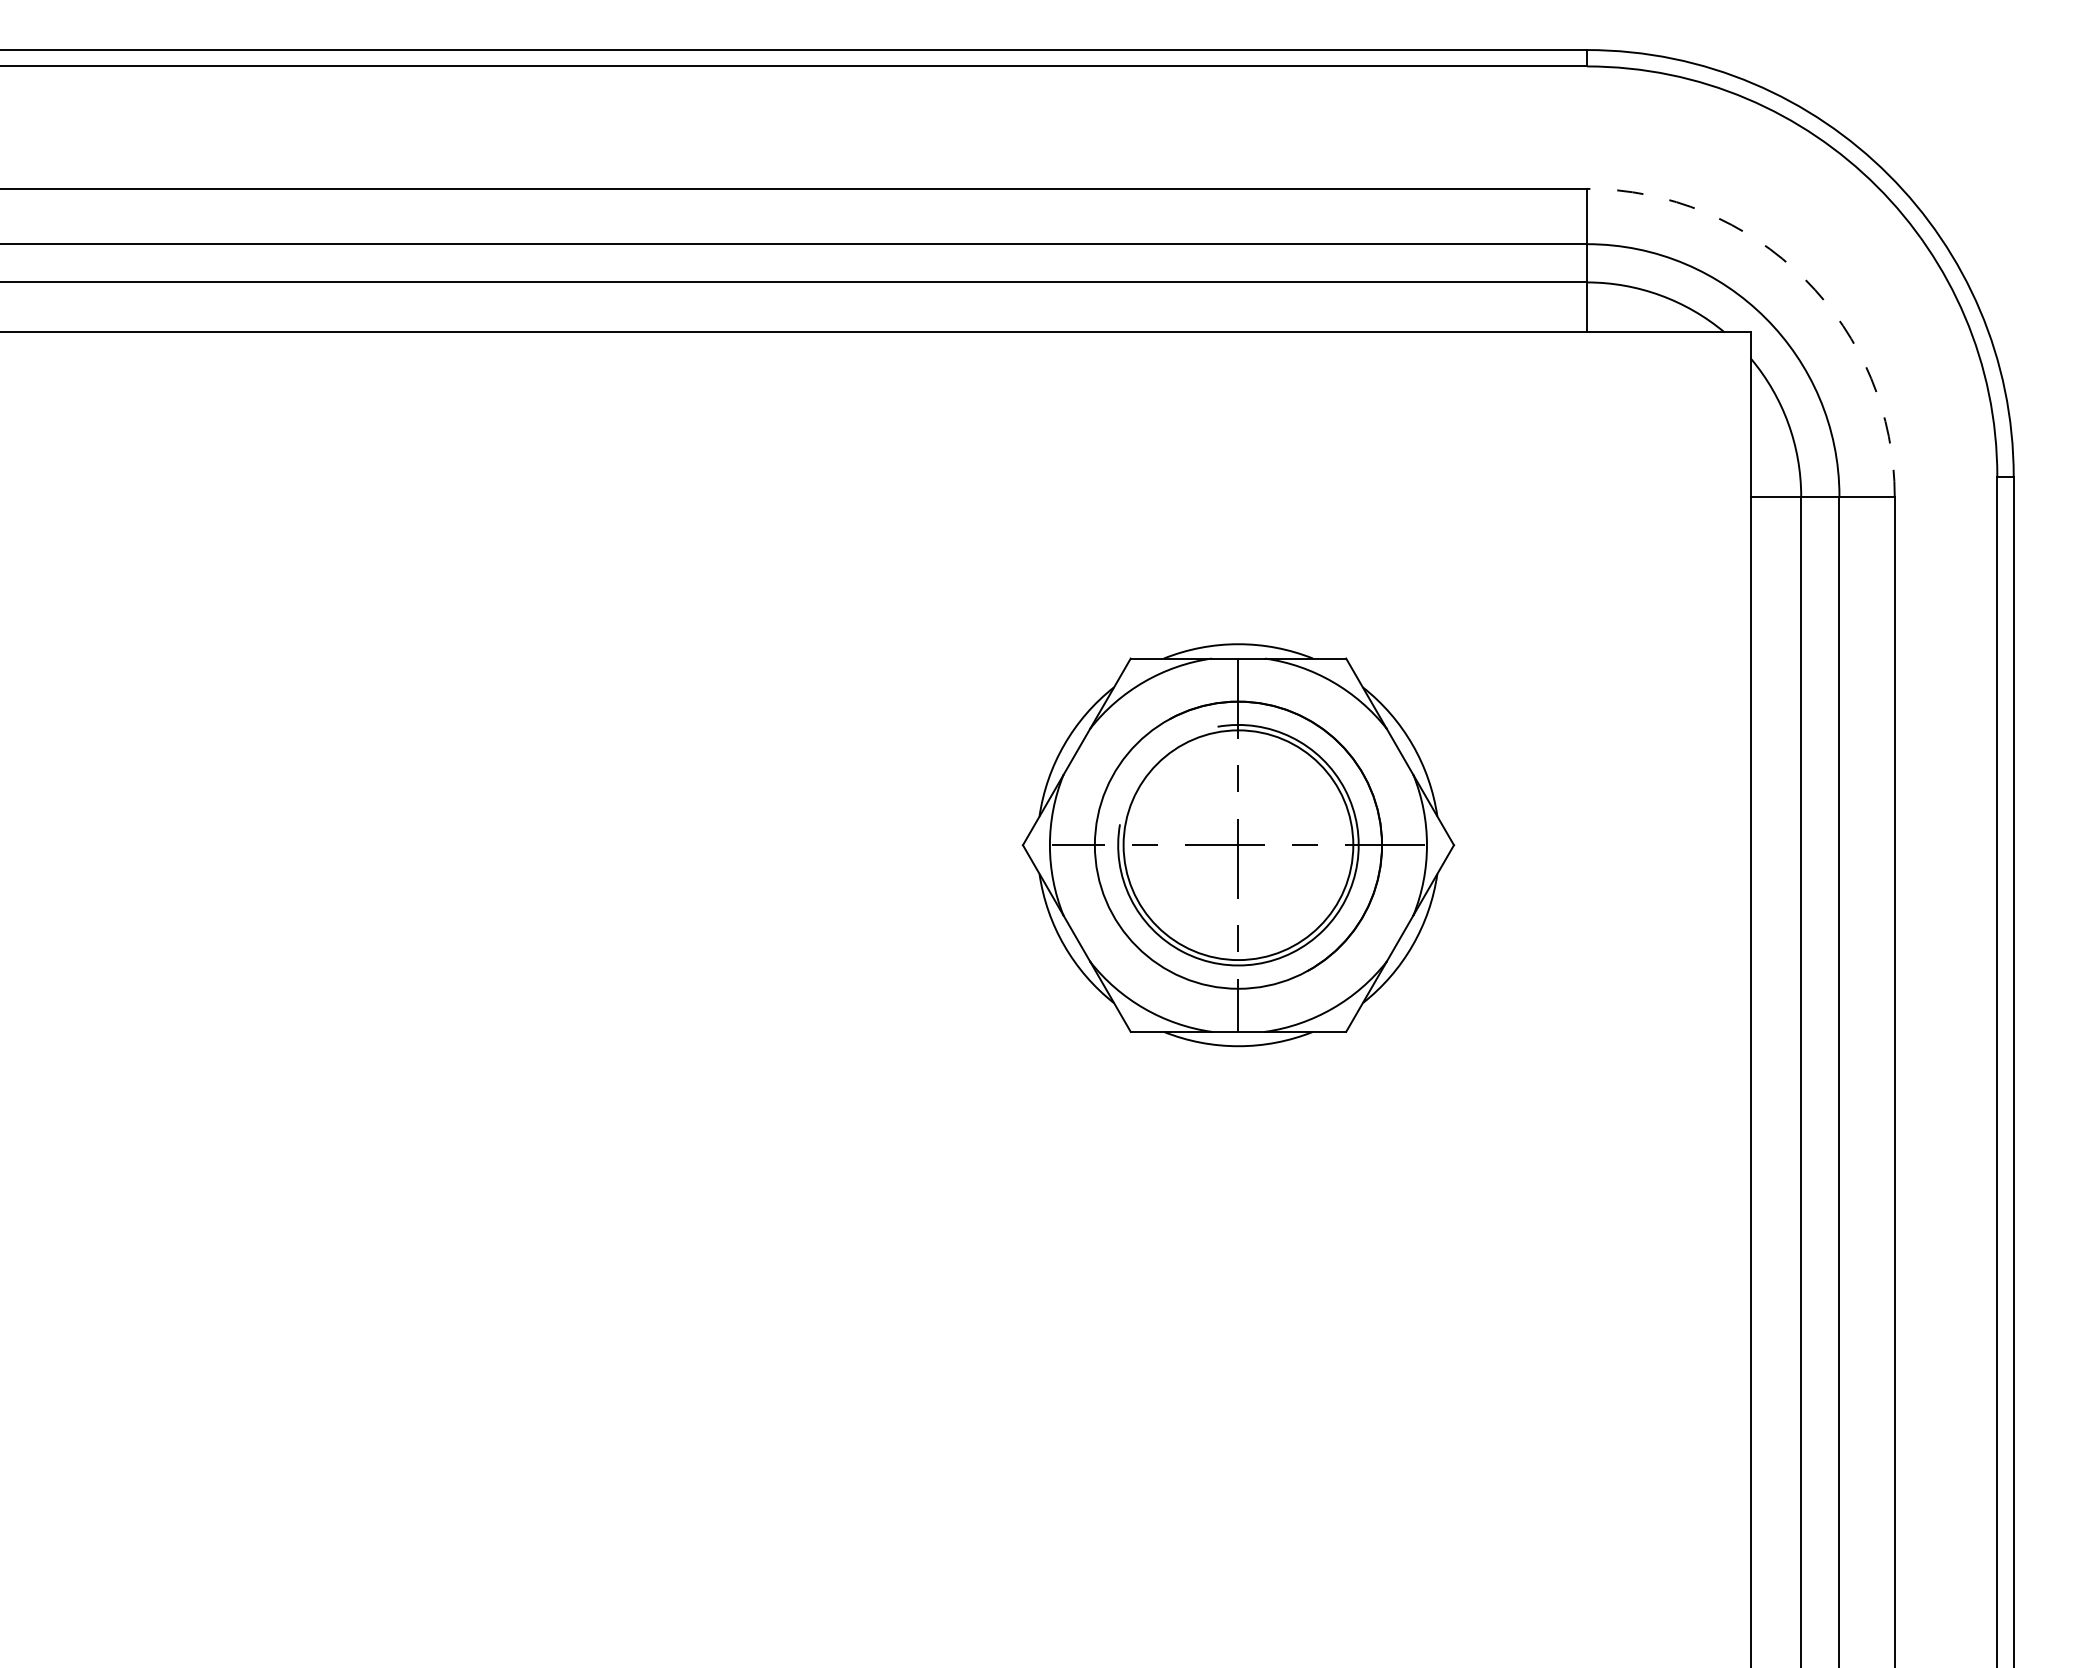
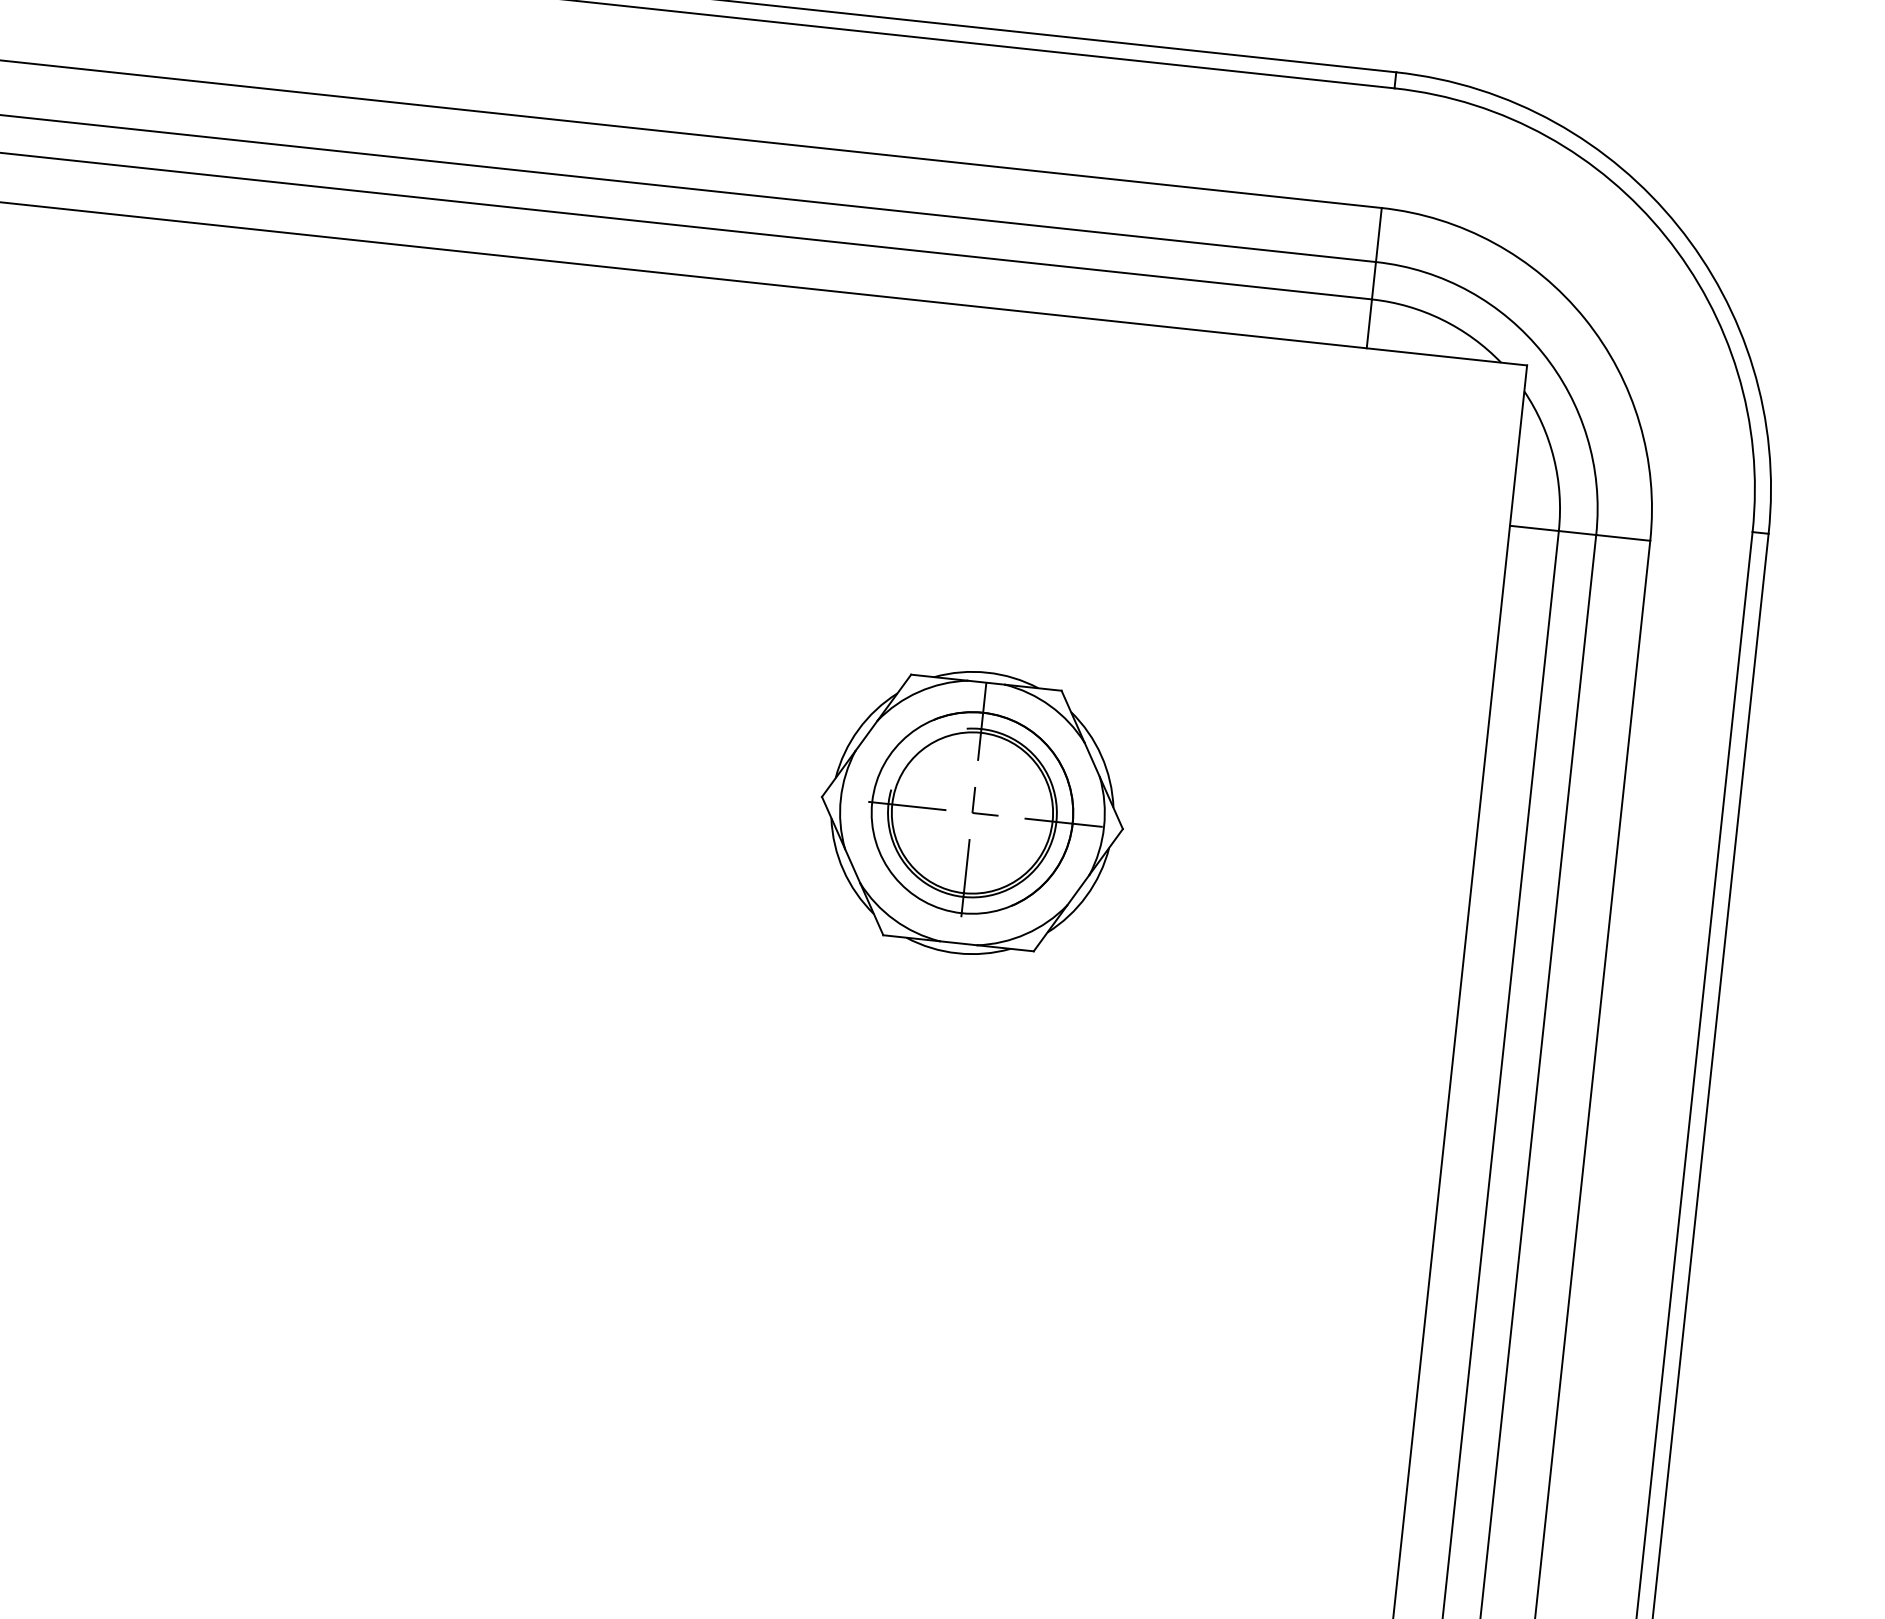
arc: (1804, 278) -> (1584, 318), dashed -> solid
part: (1238, 844) -> (972, 812), size x0.71

